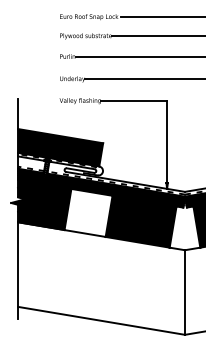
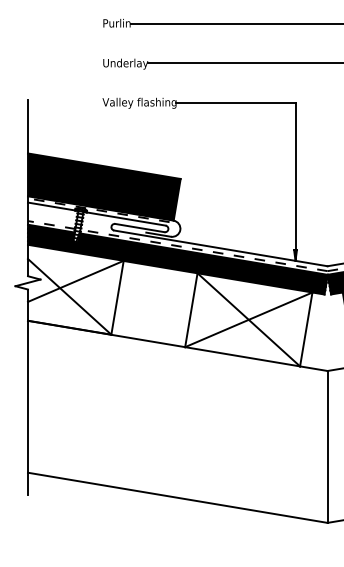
fill: (41, 204) -> (69, 288), removed
fill: (140, 221) -> (247, 319), removed

